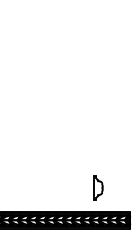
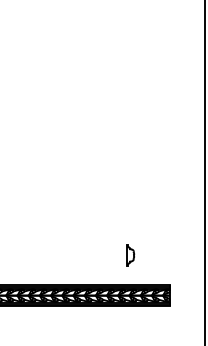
part: (98, 188) -> (130, 255), size x0.71

